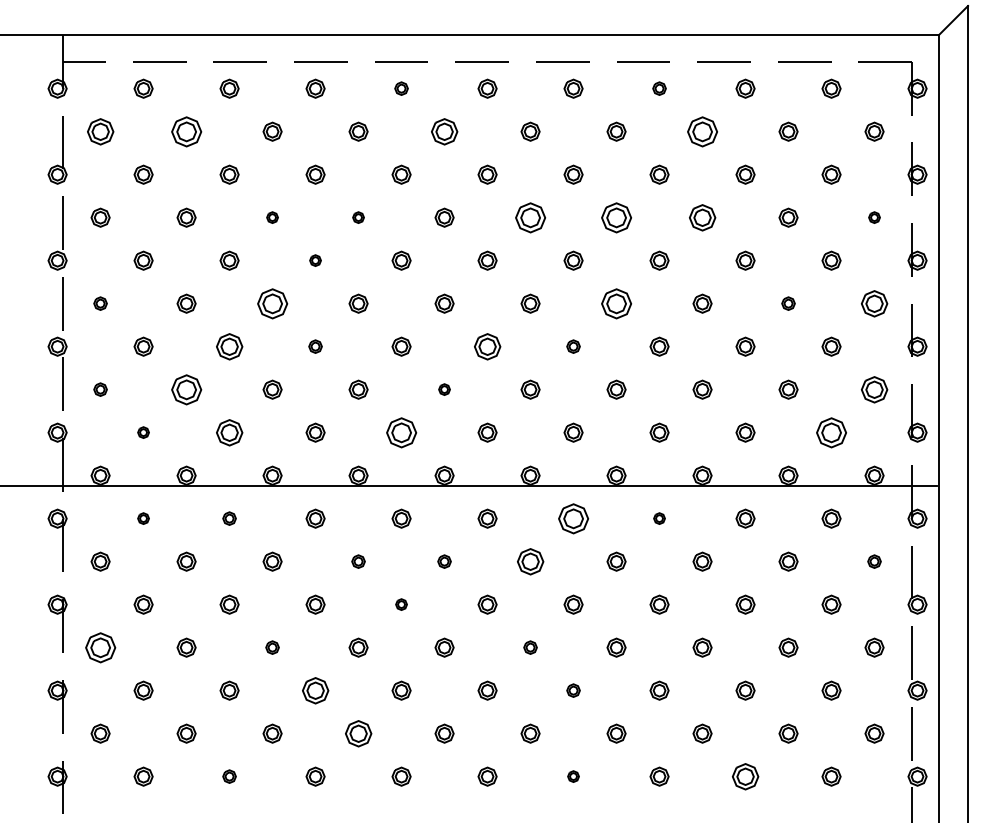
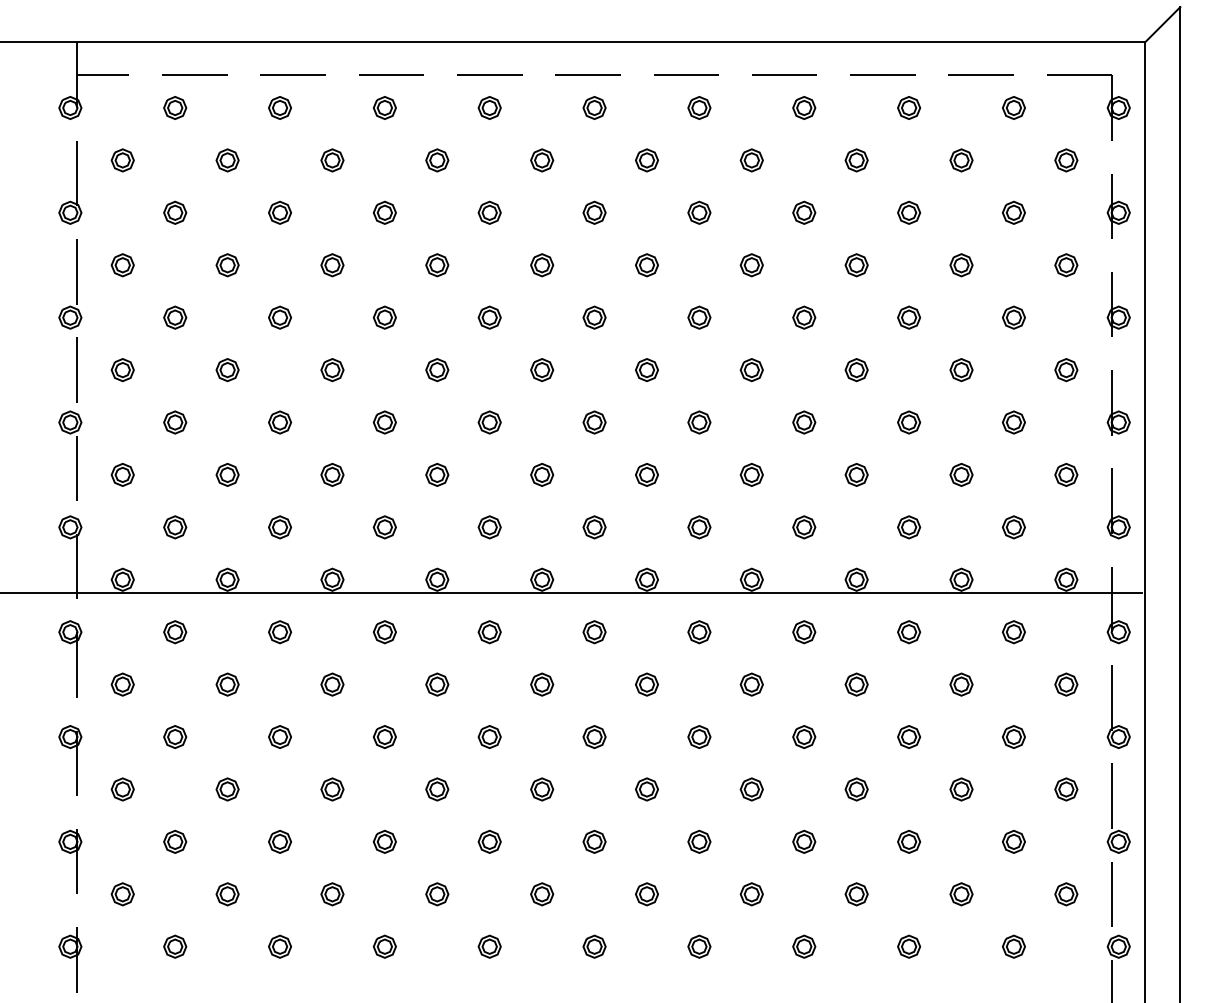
part: (401, 88) -> (489, 107), size x1.43
part: (659, 88) -> (804, 107), size x1.43
part: (100, 131) -> (122, 160), size x0.71
part: (186, 131) -> (227, 160), size x0.62
part: (444, 131) -> (542, 160), size x0.71
part: (702, 131) -> (856, 160), size x0.62
part: (272, 217) -> (332, 264), size x1.67
part: (358, 217) -> (437, 264), size x1.67
part: (530, 217) -> (646, 264), size x0.62
part: (616, 217) -> (751, 264), size x0.62
part: (702, 217) -> (856, 264), size x0.71
part: (874, 217) -> (1066, 264), size x1.67
part: (315, 260) -> (384, 317), size x1.67
part: (100, 303) -> (122, 369), size x1.43
part: (272, 303) -> (332, 369), size x0.62
part: (616, 303) -> (751, 369), size x0.62
part: (788, 303) -> (961, 369), size x1.43
part: (874, 303) -> (1066, 369), size x0.71
part: (229, 346) -> (279, 422), size x0.71
part: (315, 346) -> (384, 422), size x1.43
part: (487, 346) -> (594, 422), size x0.71
part: (573, 346) -> (699, 422), size x1.43
part: (100, 389) -> (122, 474), size x1.43
part: (186, 389) -> (227, 474), size x0.62
part: (444, 389) -> (542, 474), size x1.67
part: (874, 389) -> (1066, 474), size x0.71
part: (143, 432) -> (175, 527), size x1.67
part: (229, 432) -> (279, 527), size x0.71
part: (401, 432) -> (489, 527), size x0.62
part: (831, 432) -> (1013, 527), size x0.62
part: (143, 518) -> (175, 631), size x1.67
part: (229, 518) -> (279, 631), size x1.43
part: (573, 518) -> (699, 631), size x0.62
part: (659, 518) -> (804, 631), size x1.67
part: (358, 561) -> (437, 684), size x1.43
part: (444, 561) -> (542, 684), size x1.43
part: (530, 561) -> (646, 684), size x0.71
part: (874, 561) -> (1066, 684), size x1.43
part: (401, 604) -> (489, 736), size x1.67
part: (100, 647) -> (122, 789), size x0.62
part: (272, 647) -> (332, 789), size x1.43
part: (530, 647) -> (646, 789), size x1.43
part: (315, 690) -> (384, 841), size x0.71
part: (573, 690) -> (699, 841), size x1.43
part: (358, 733) -> (437, 894), size x0.71
part: (229, 776) -> (279, 946), size x1.43
part: (573, 776) -> (699, 946), size x1.67
part: (745, 776) -> (909, 946), size x0.71

